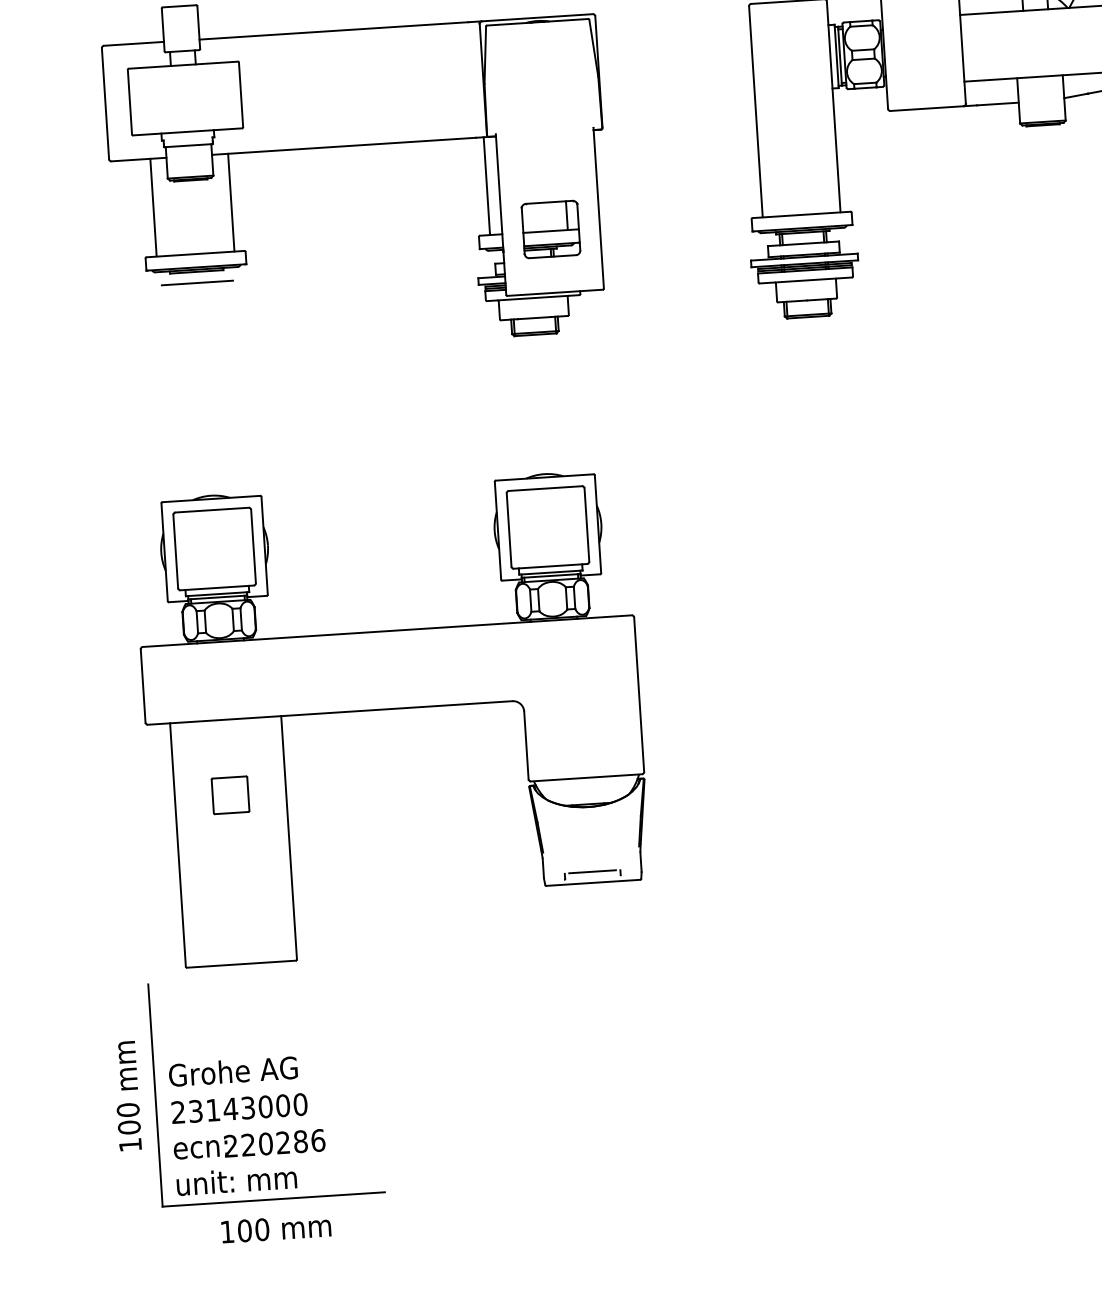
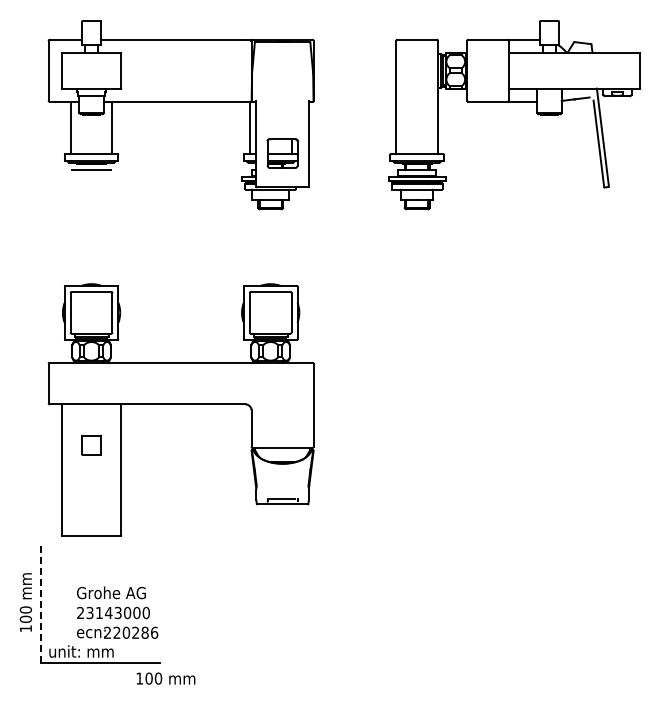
line: (154, 1096) -> (40, 603), solid -> dashed
text: (246, 1107) -> (117, 612), moved
text: (275, 1228) -> (165, 678), moved

